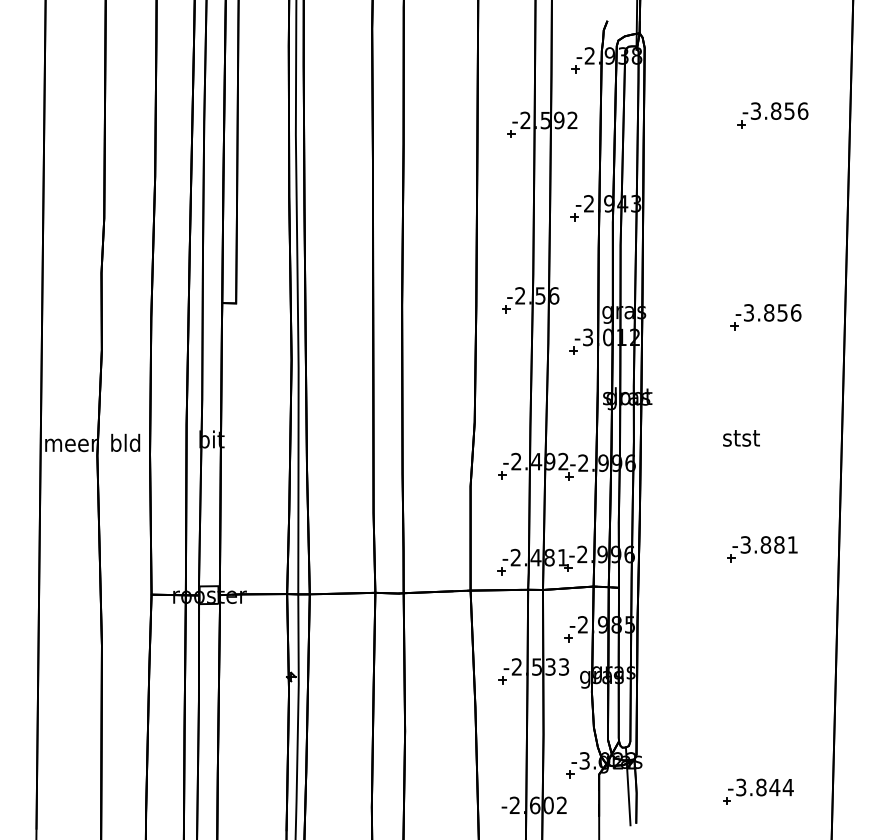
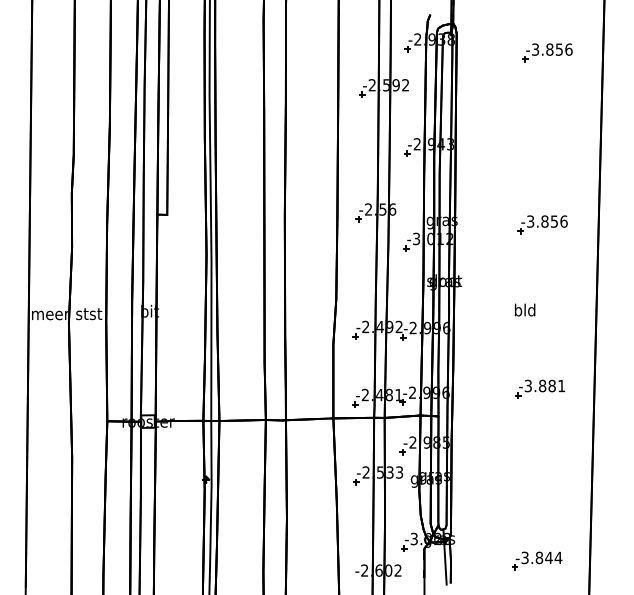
part: (772, 115) -> (547, 52), moved
text: (741, 436) -> (525, 309), stst -> bld
text: (126, 442) -> (89, 313), bld -> stst

